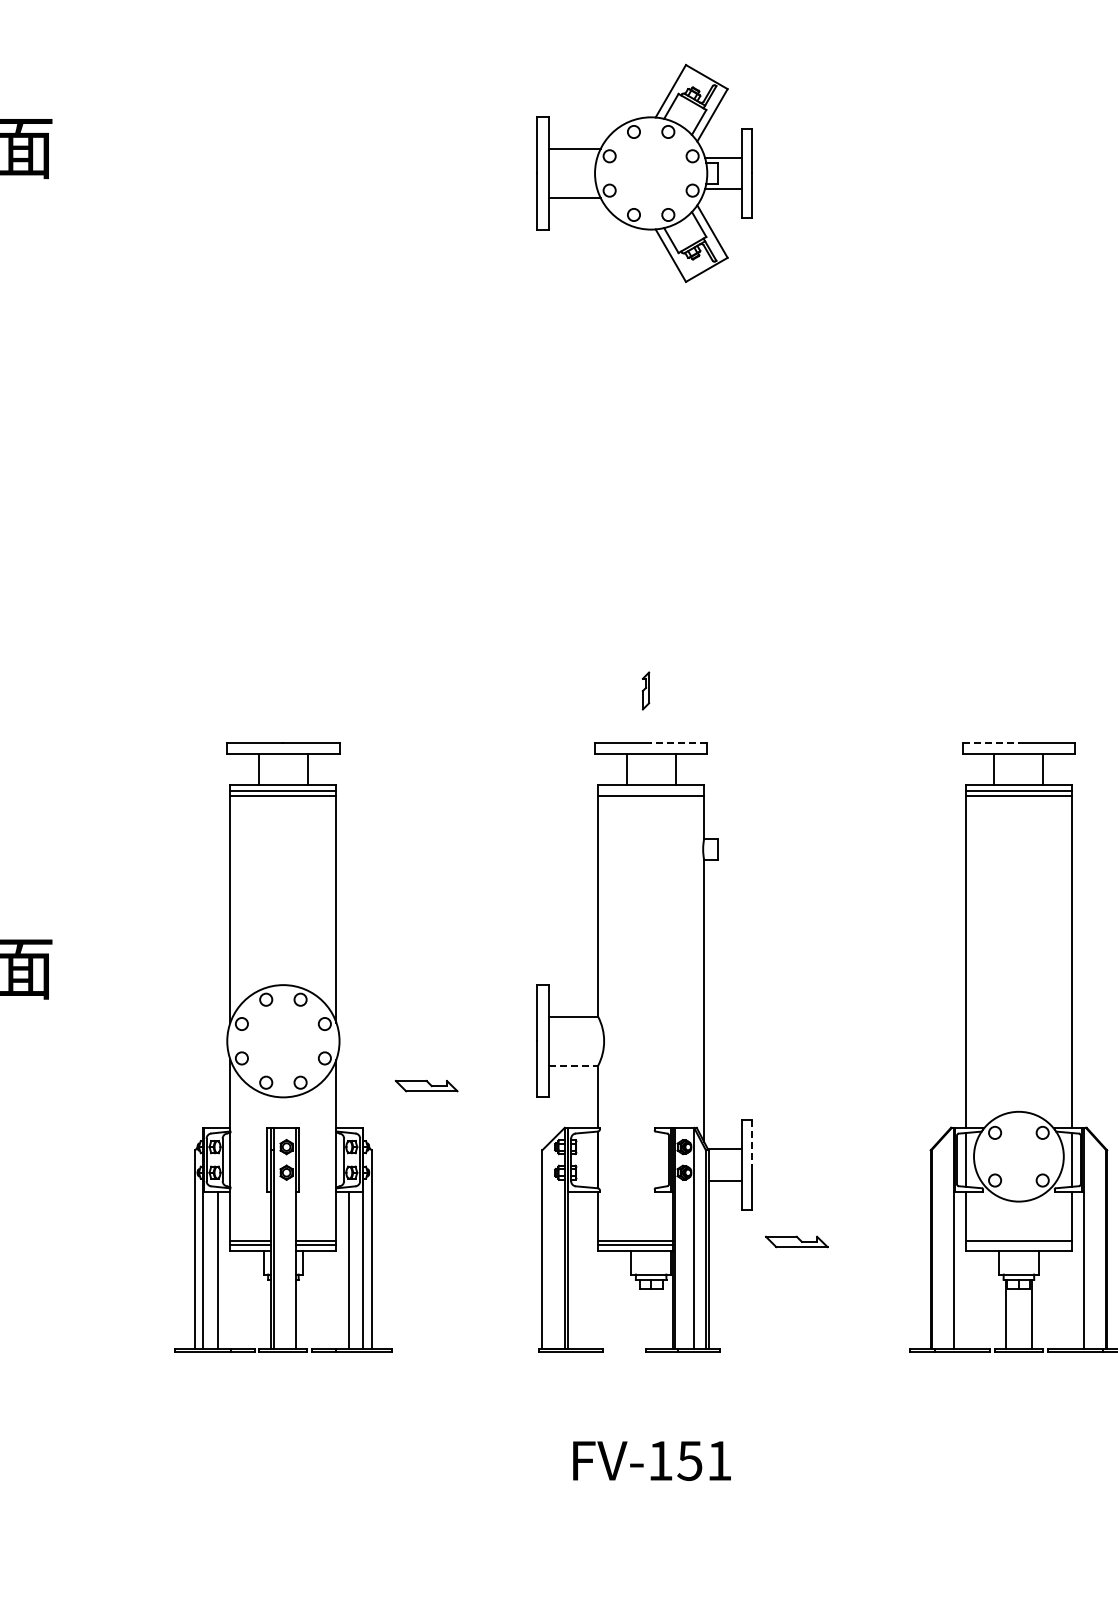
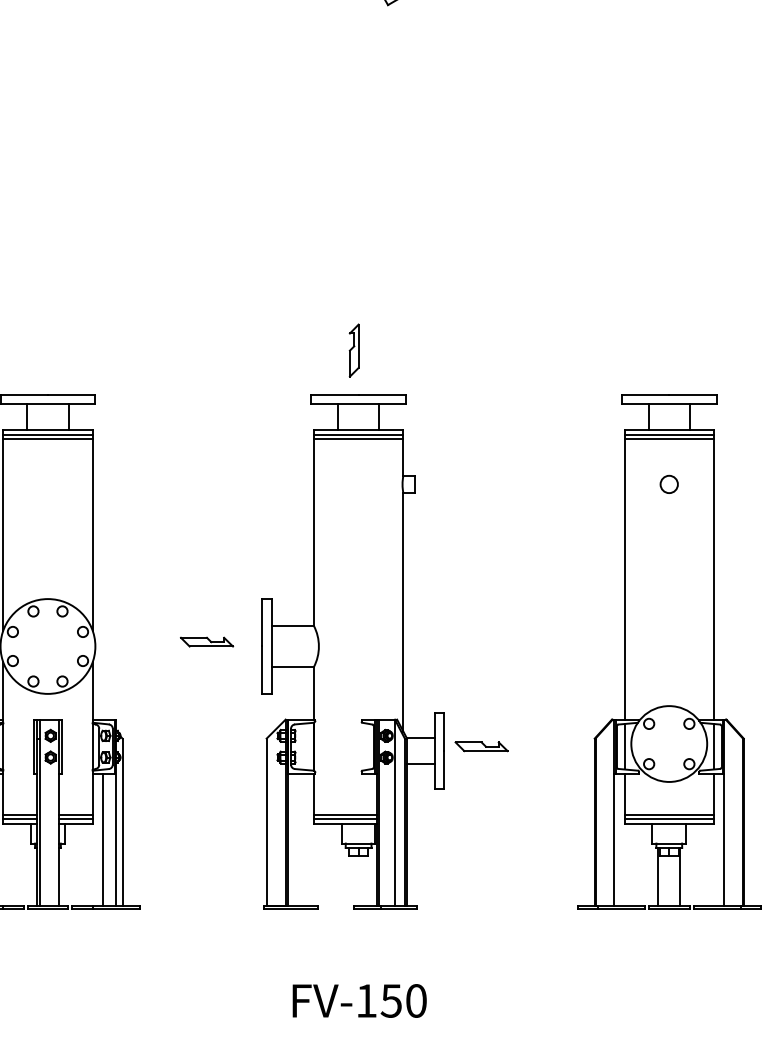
part: (645, 690) -> (353, 350), size x1.67
line: (678, 742) -> (381, 394), dashed -> solid
line: (991, 742) -> (646, 394), dashed -> solid
line: (651, 790) -> (358, 434), added
circle: (1018, 849) -> (668, 484), added
line: (573, 1065) -> (293, 666), dashed -> solid
part: (426, 1085) -> (206, 641), moved
line: (752, 1143) -> (444, 732), dashed -> solid
part: (796, 1241) -> (481, 746), moved
line: (1018, 1245) -> (668, 819), added
text: (719, 1460) -> (416, 1000), FV-151 -> FV-150

